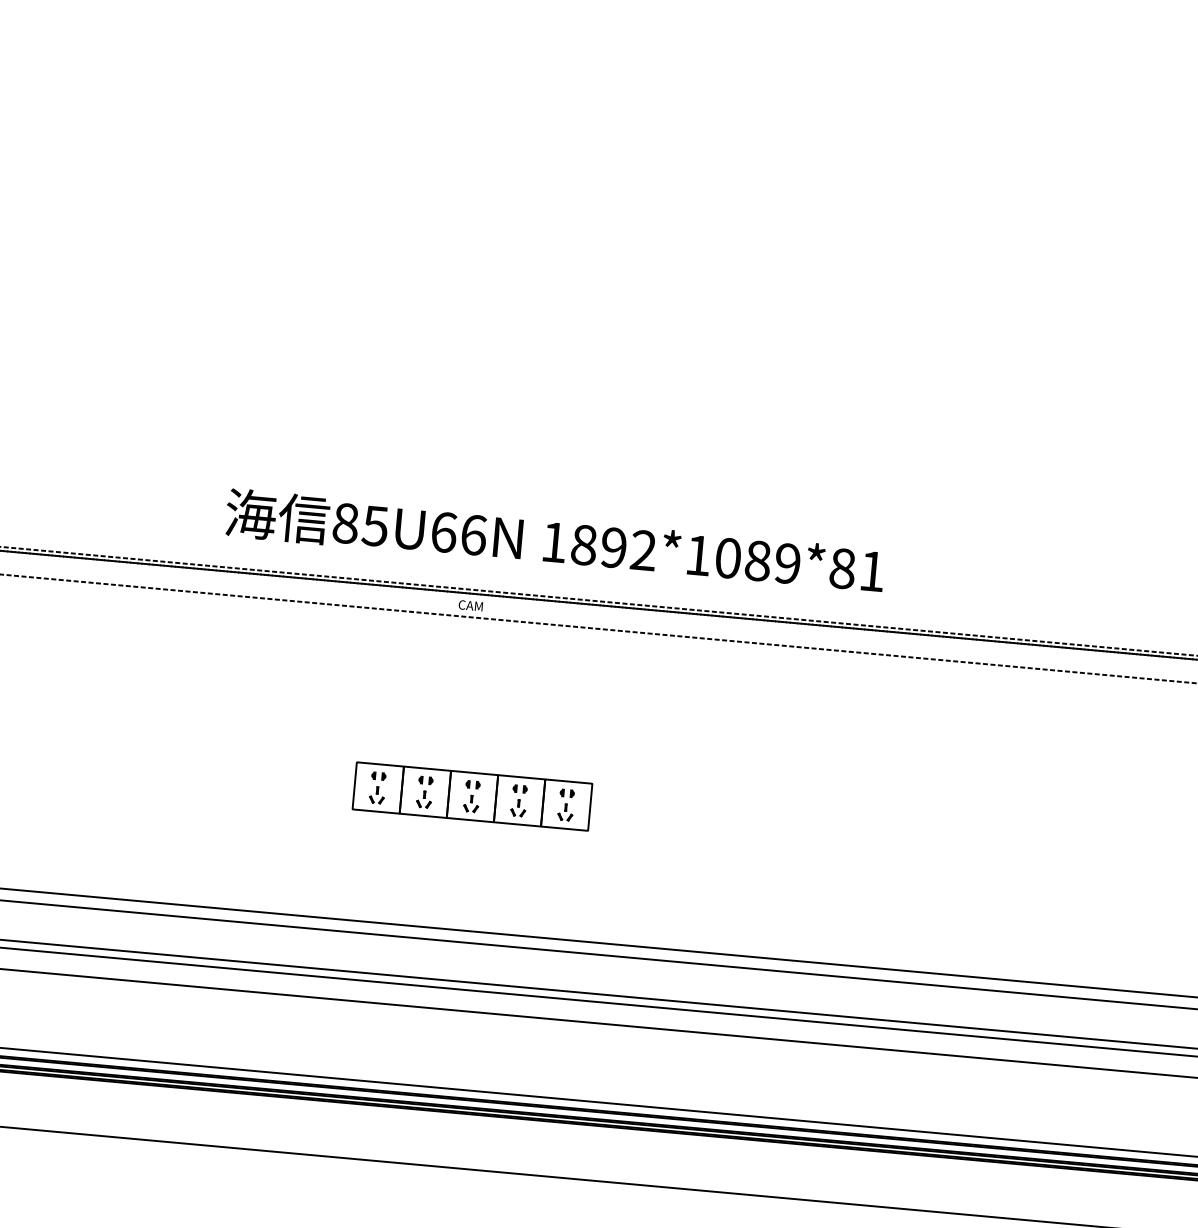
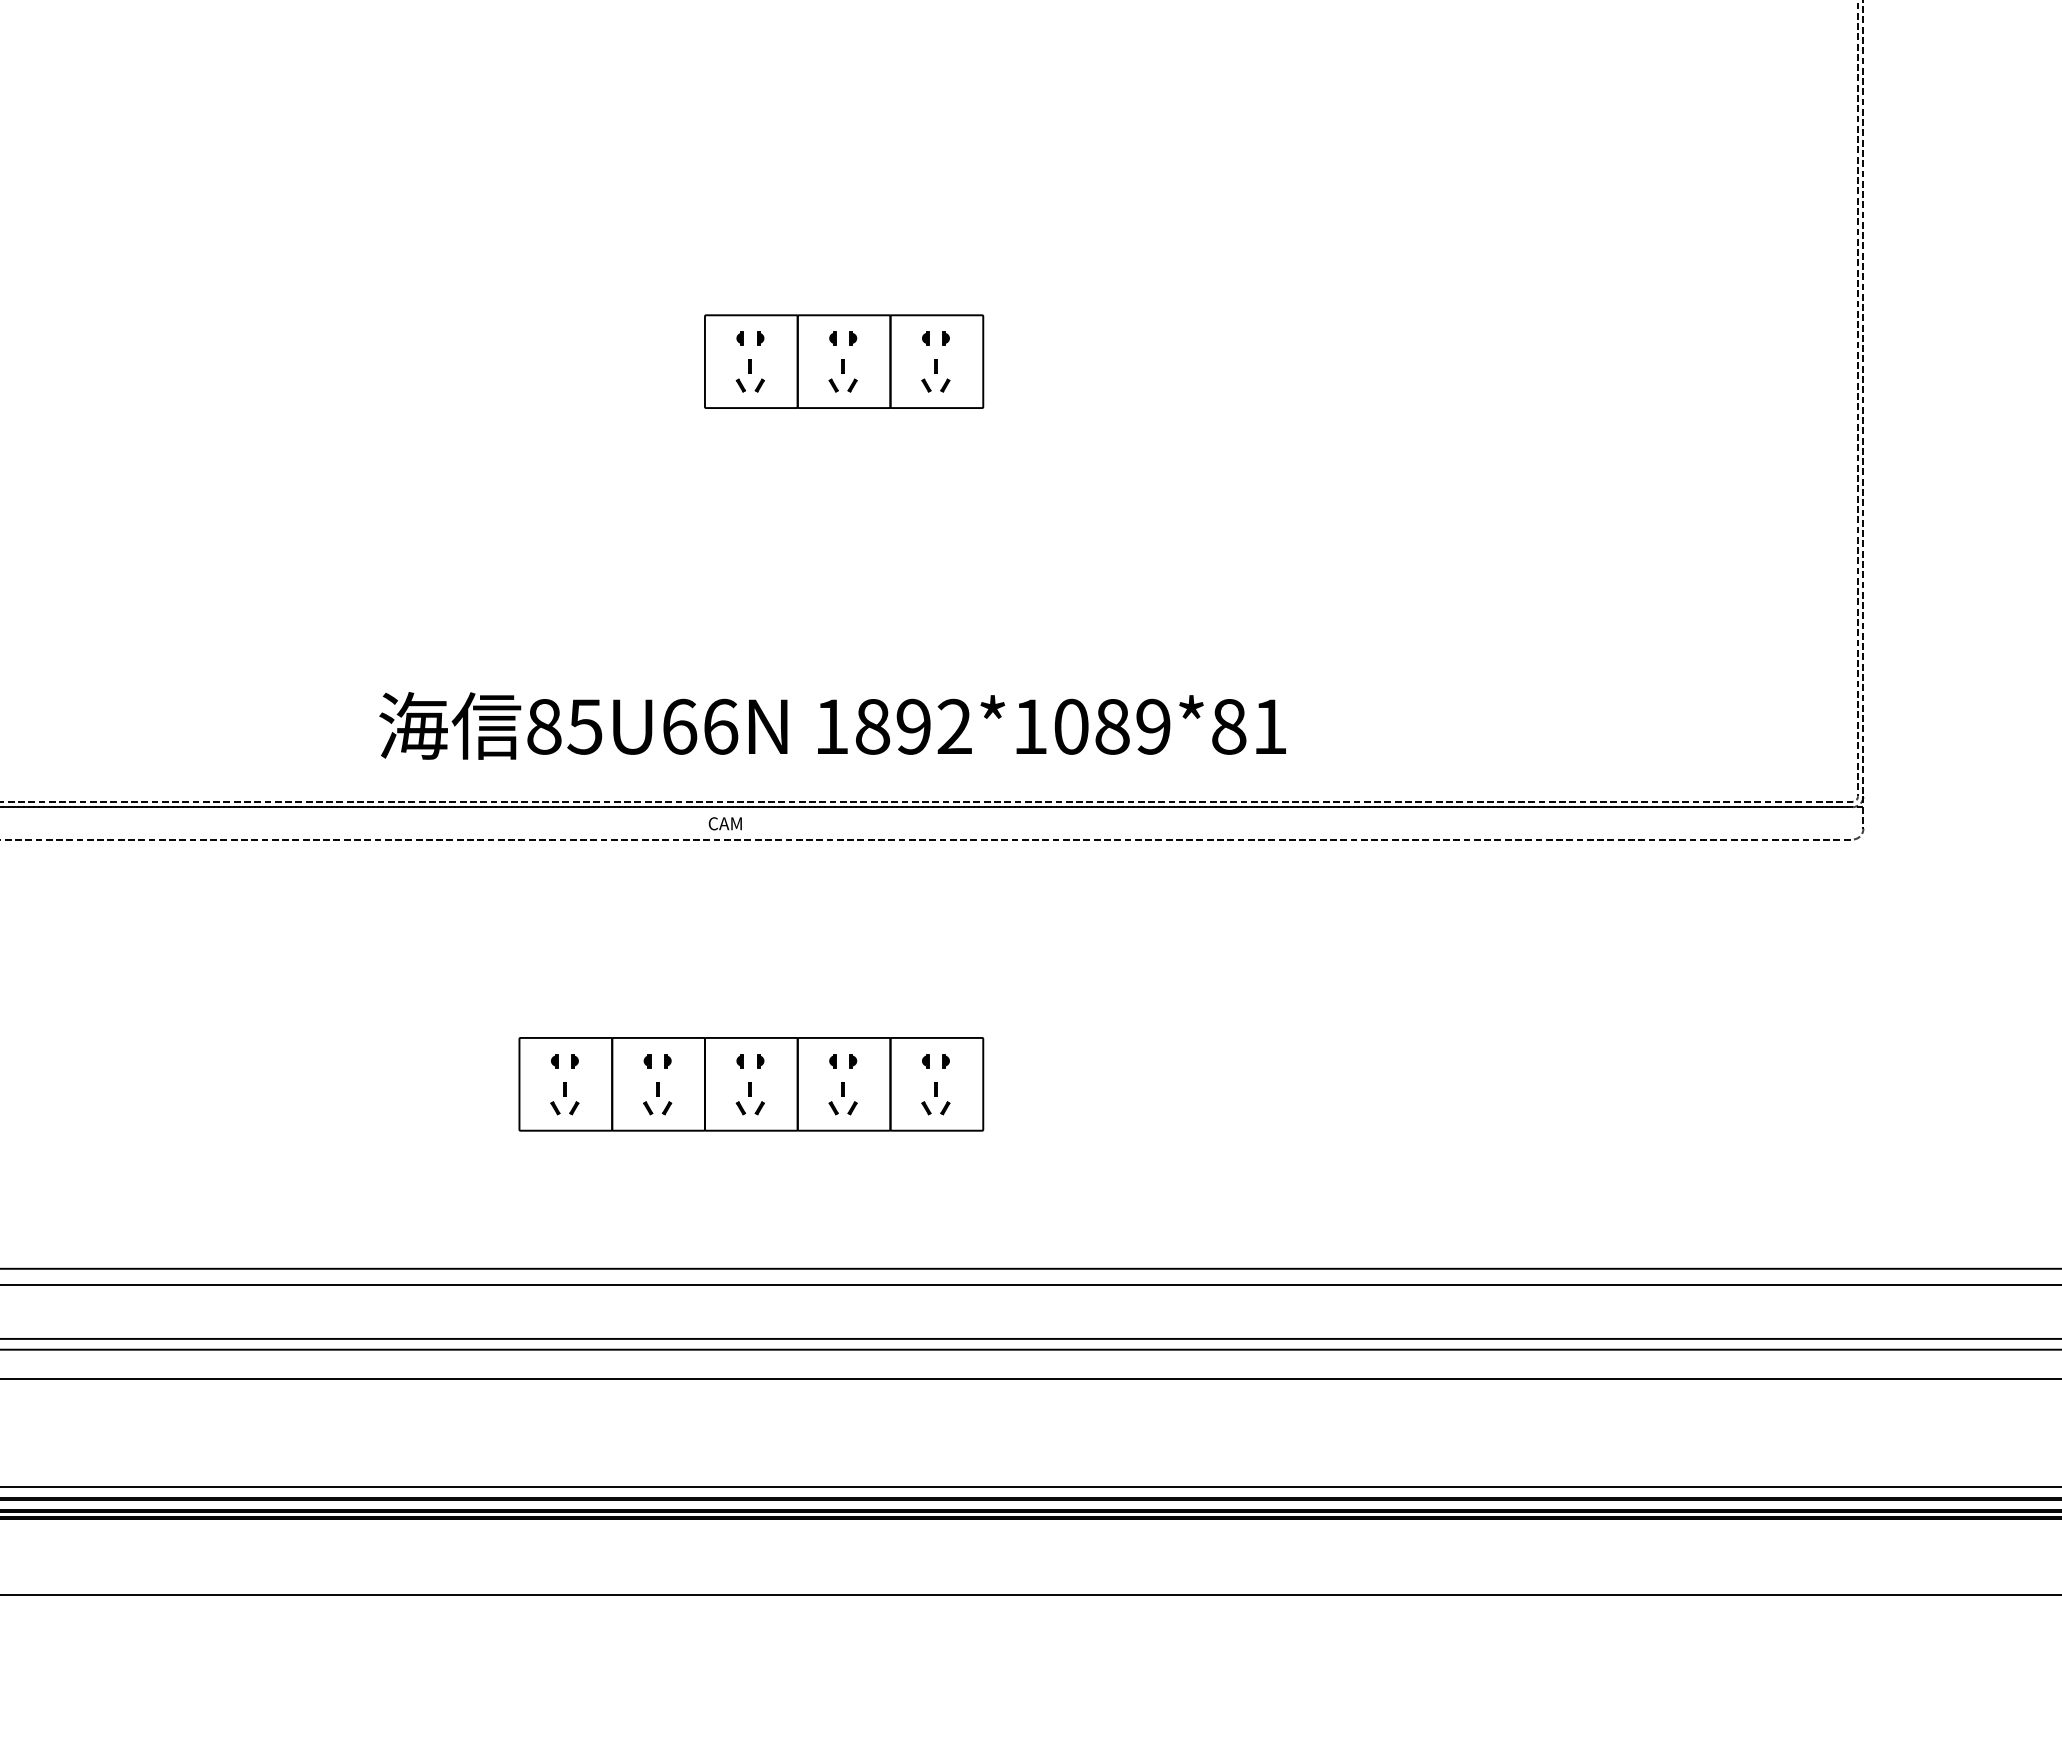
part: (587, 278) -> (844, 361), added
part: (472, 796) -> (751, 1084), size x1.43

